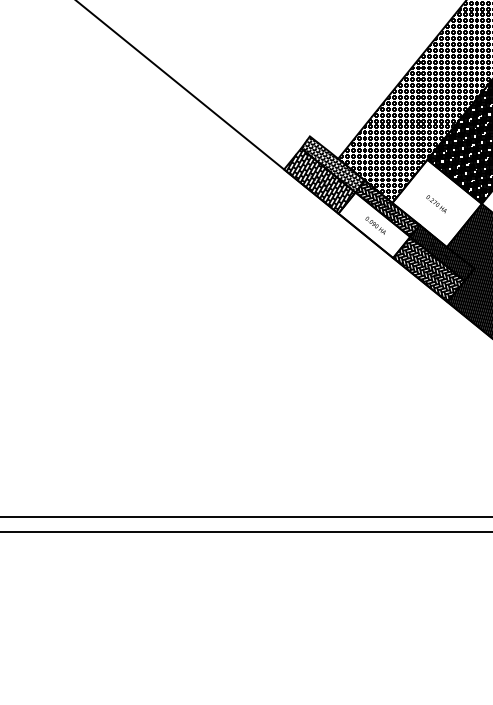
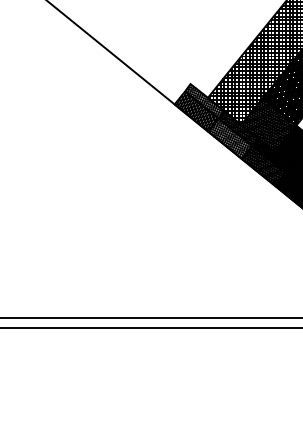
hatch: (438, 202) -> (269, 124), added
hatch: (373, 224) -> (229, 138), added

